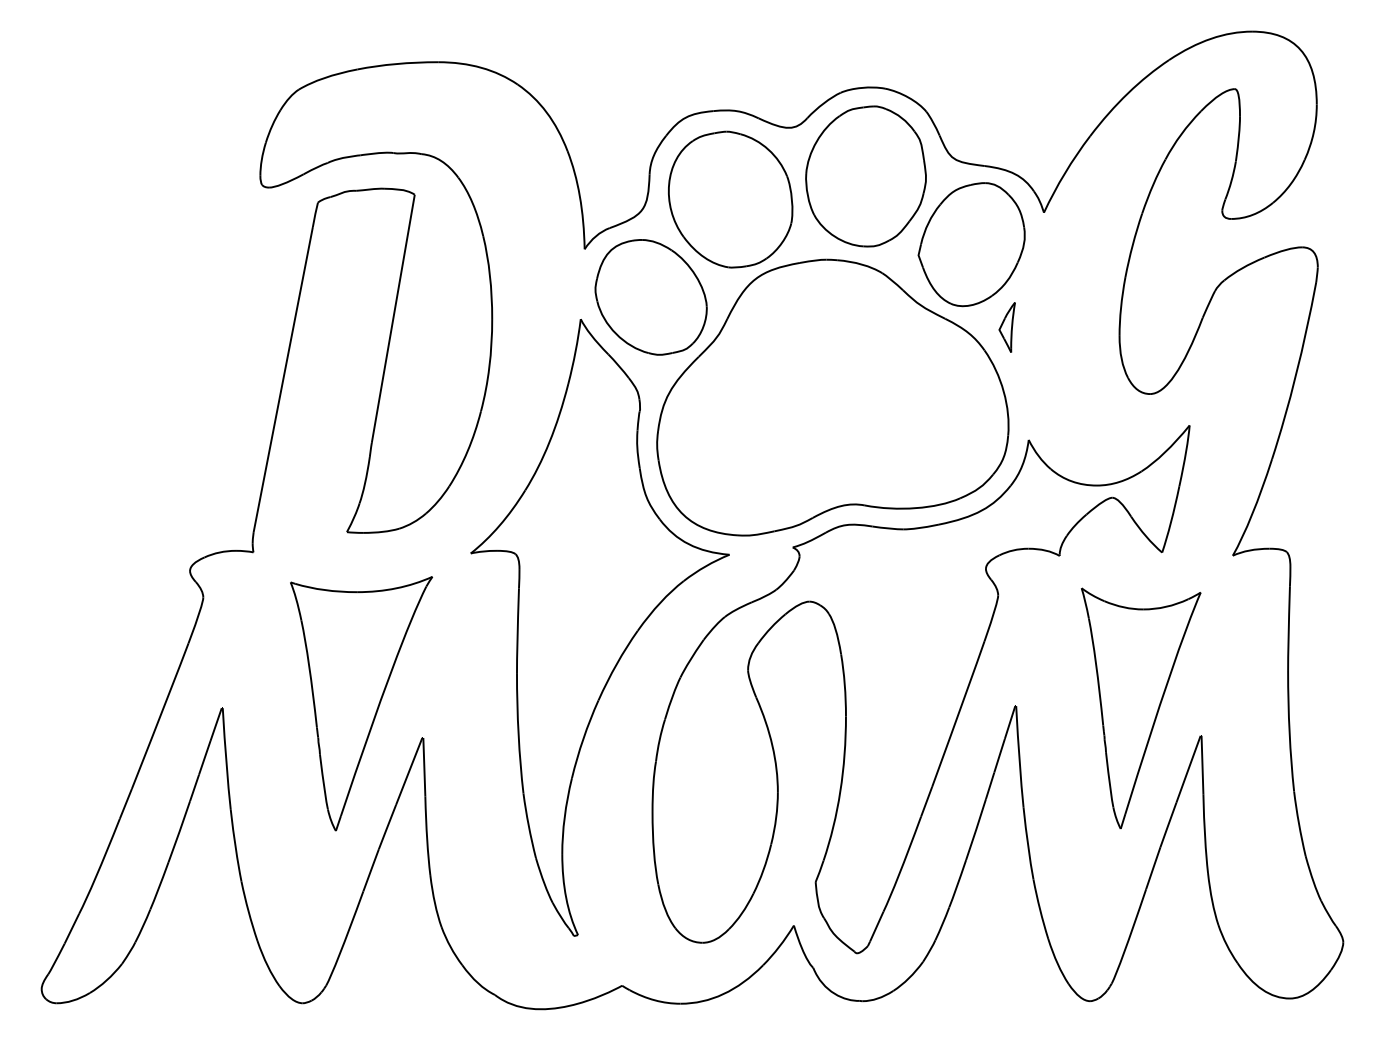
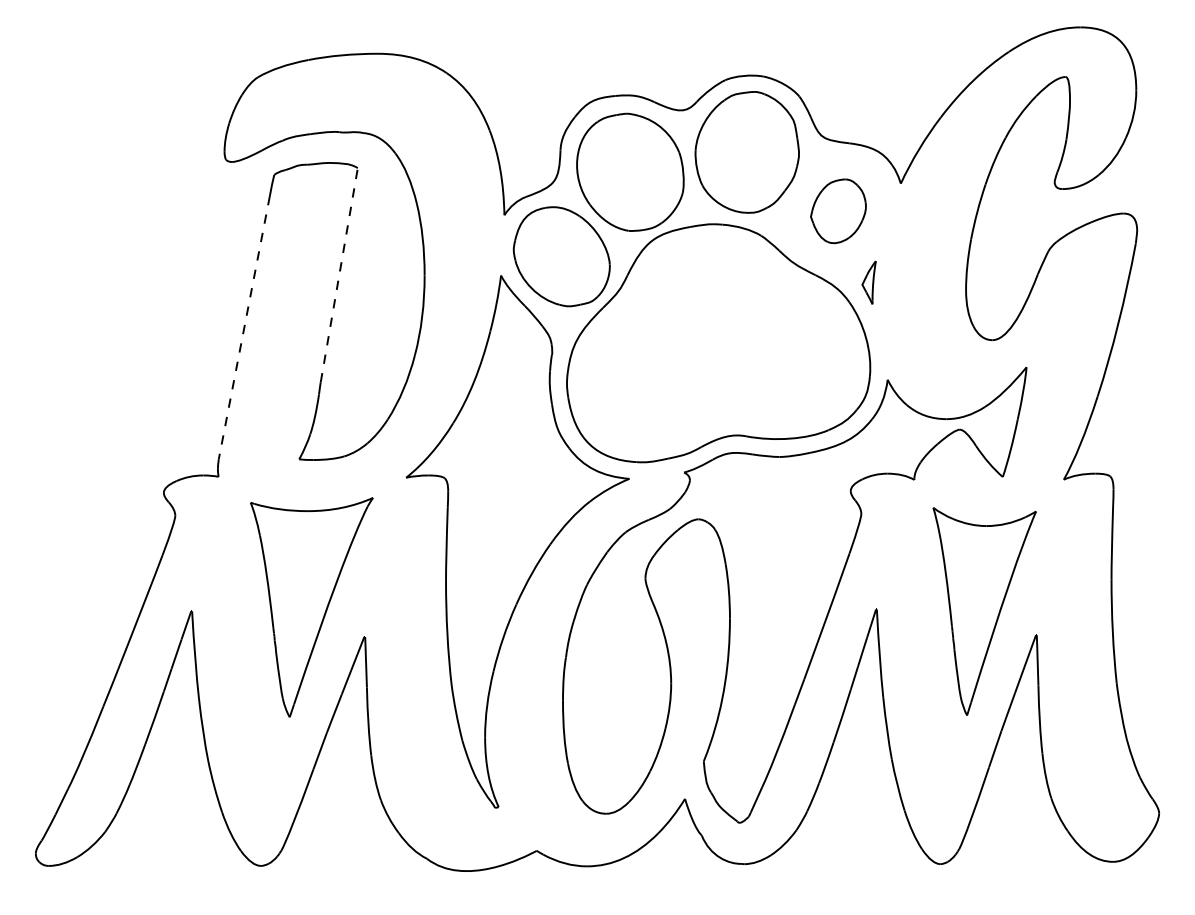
part: (971, 244) -> (838, 211), size x0.6
line: (393, 319) -> (339, 275), solid -> dashed
line: (283, 380) -> (244, 328), solid -> dashed

